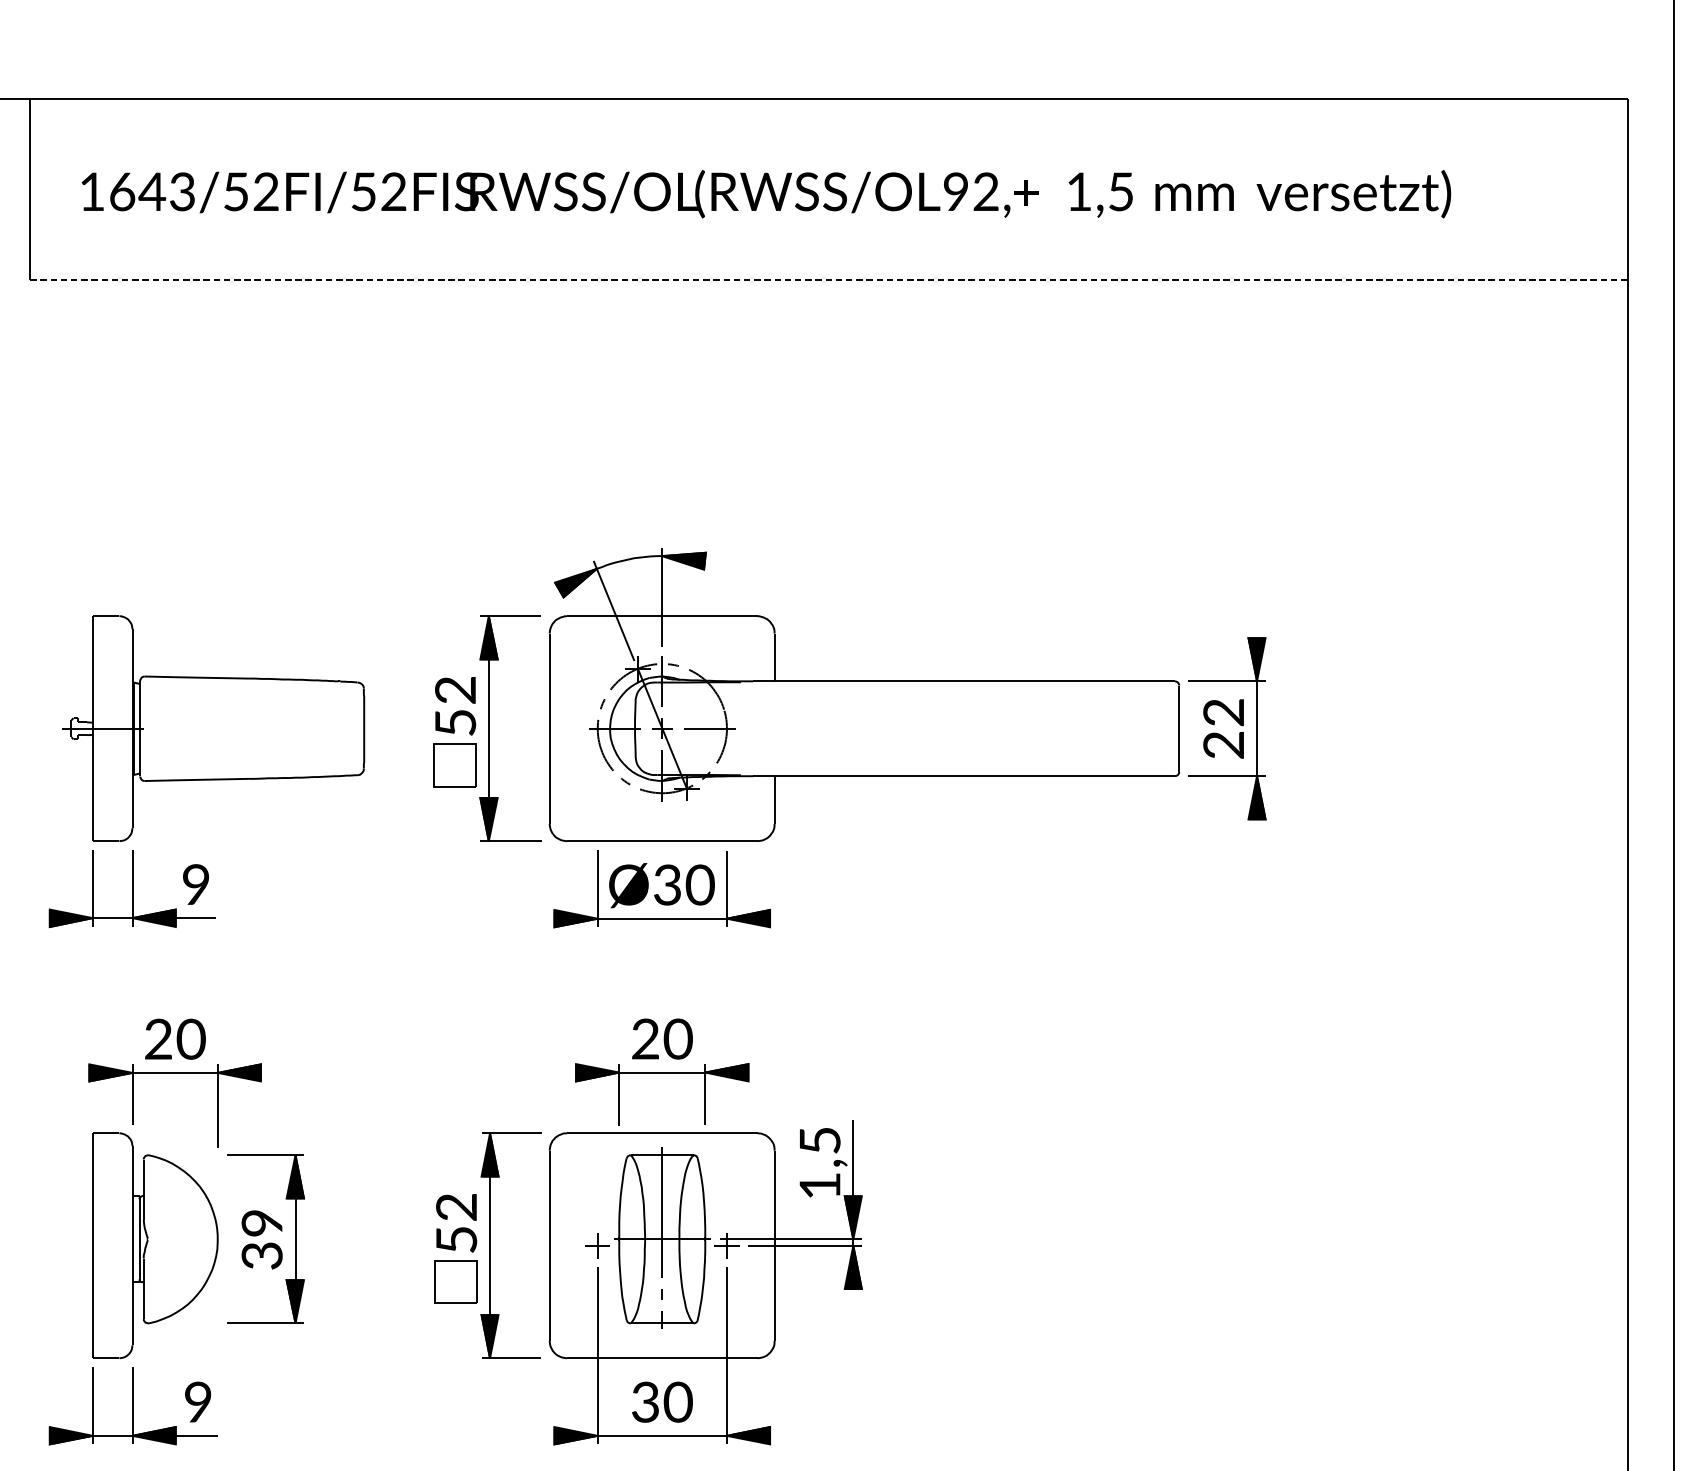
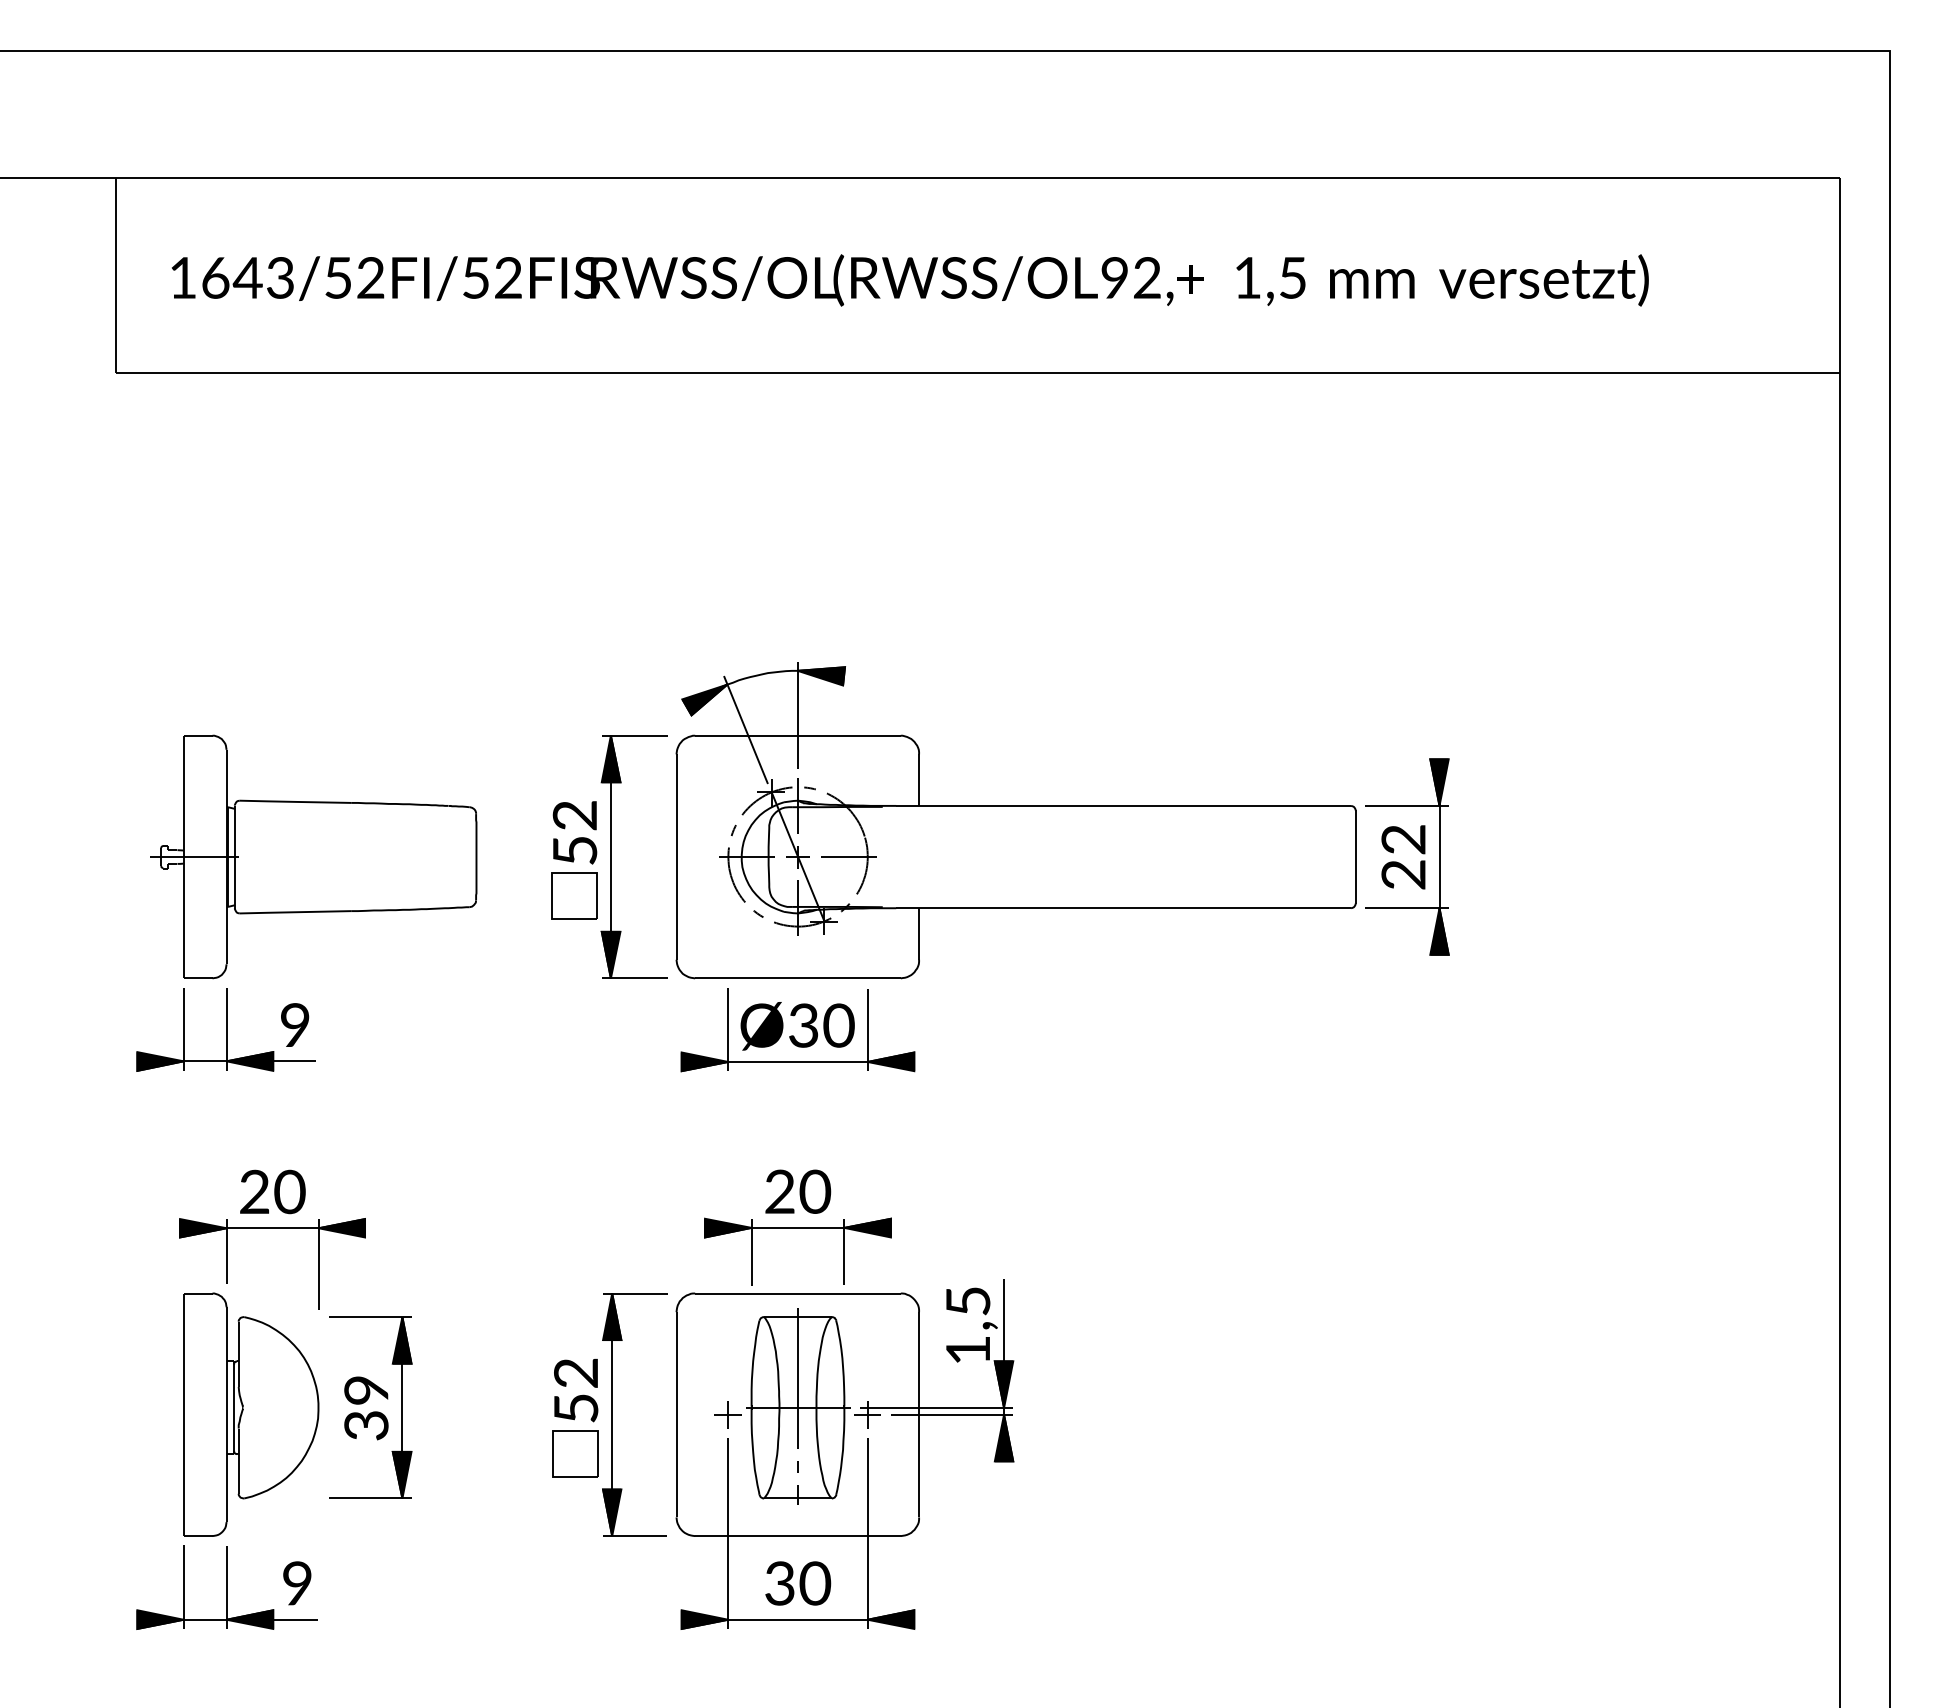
line: (828, 280) -> (977, 373), dashed -> solid

